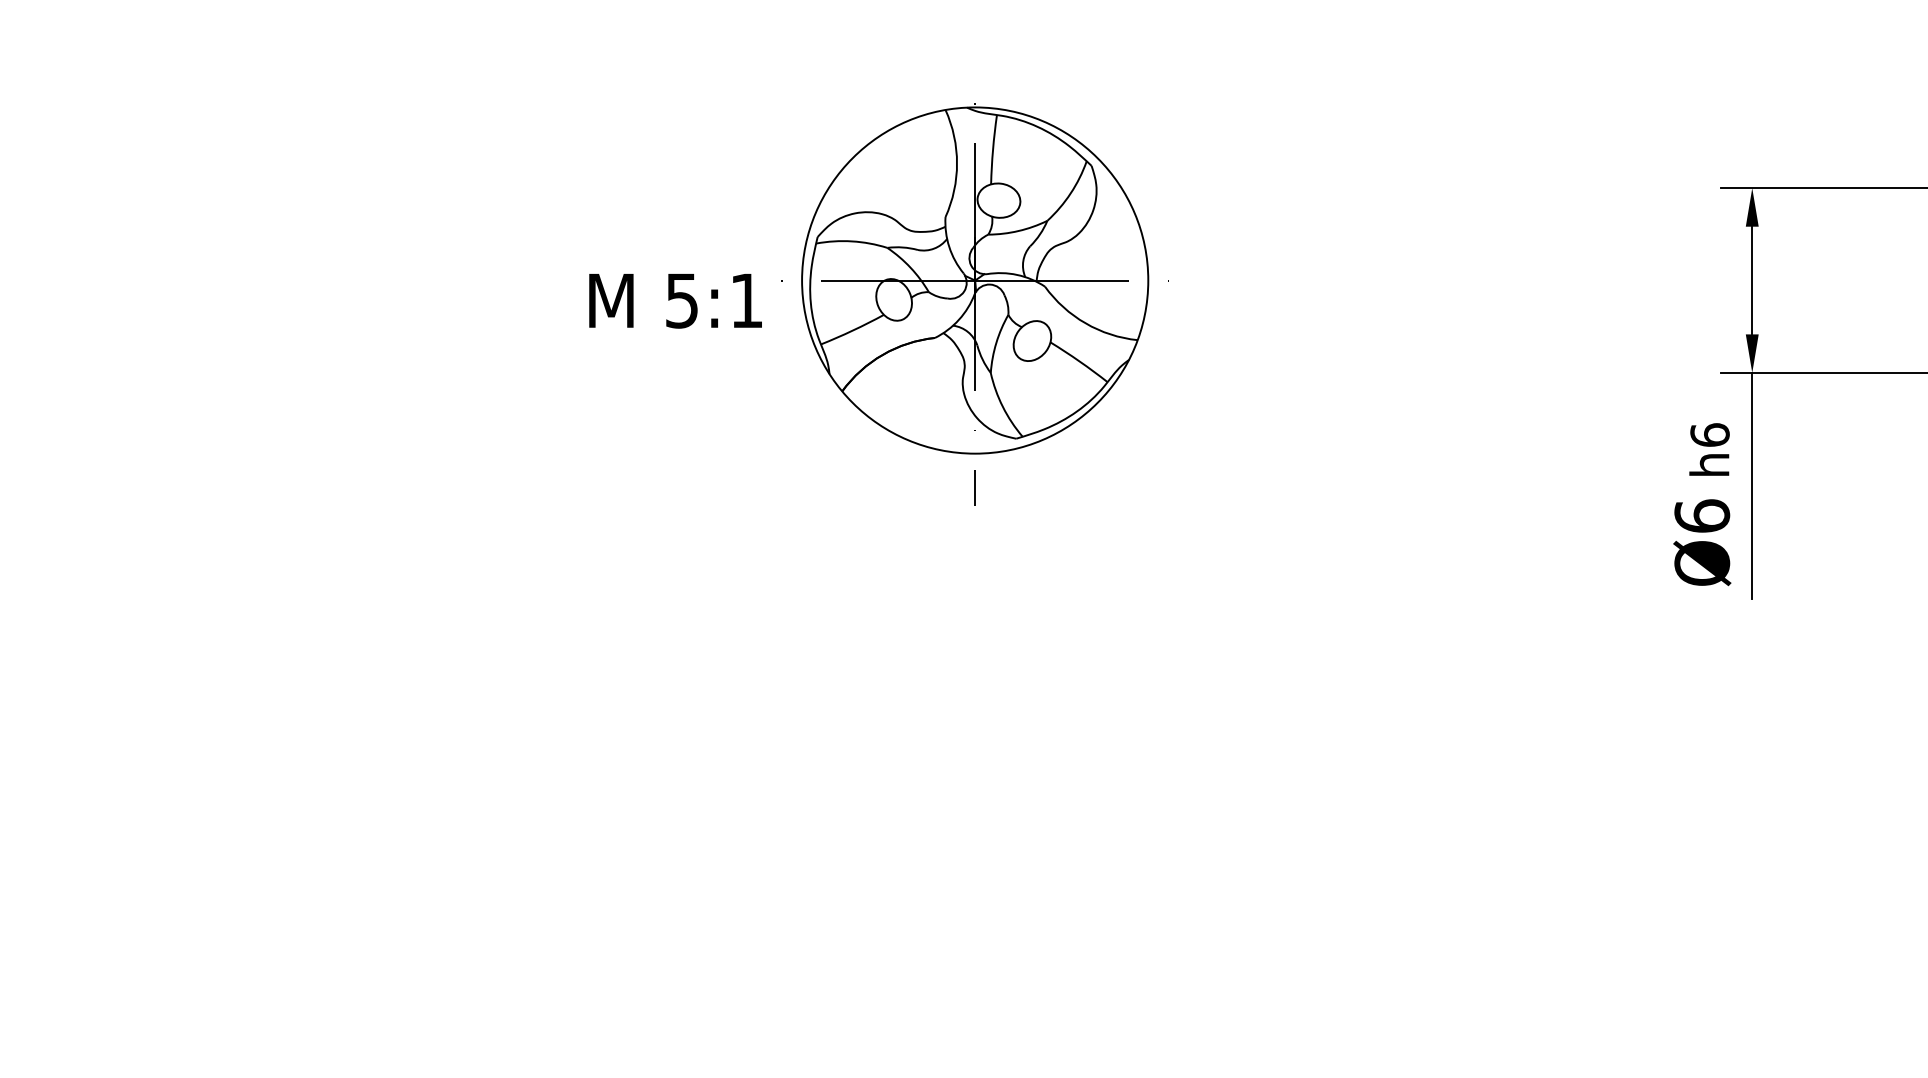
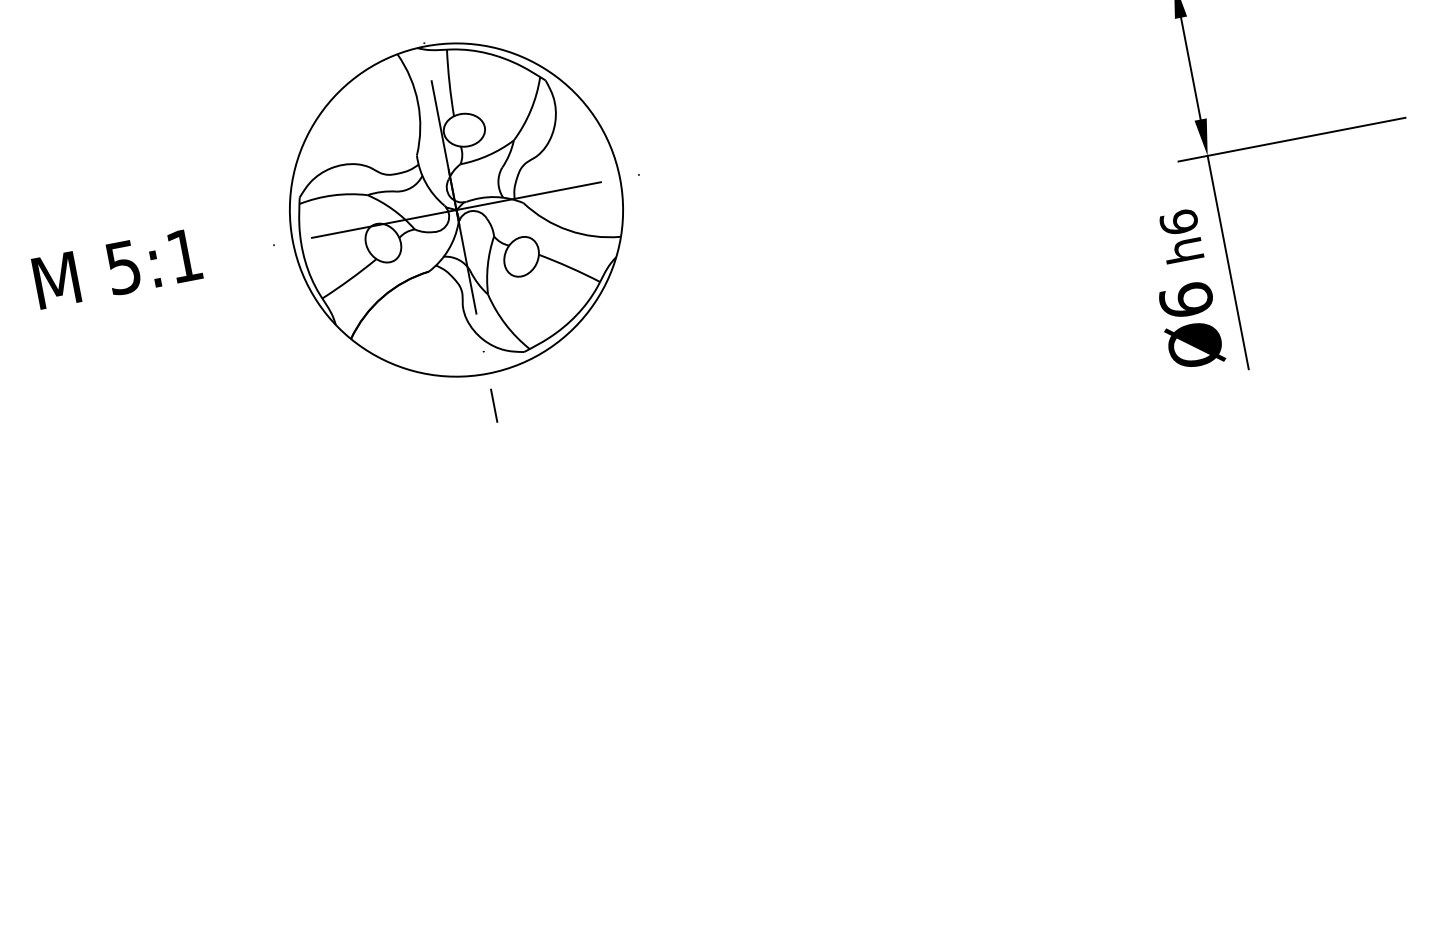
text: (675, 301) -> (117, 269), moved

